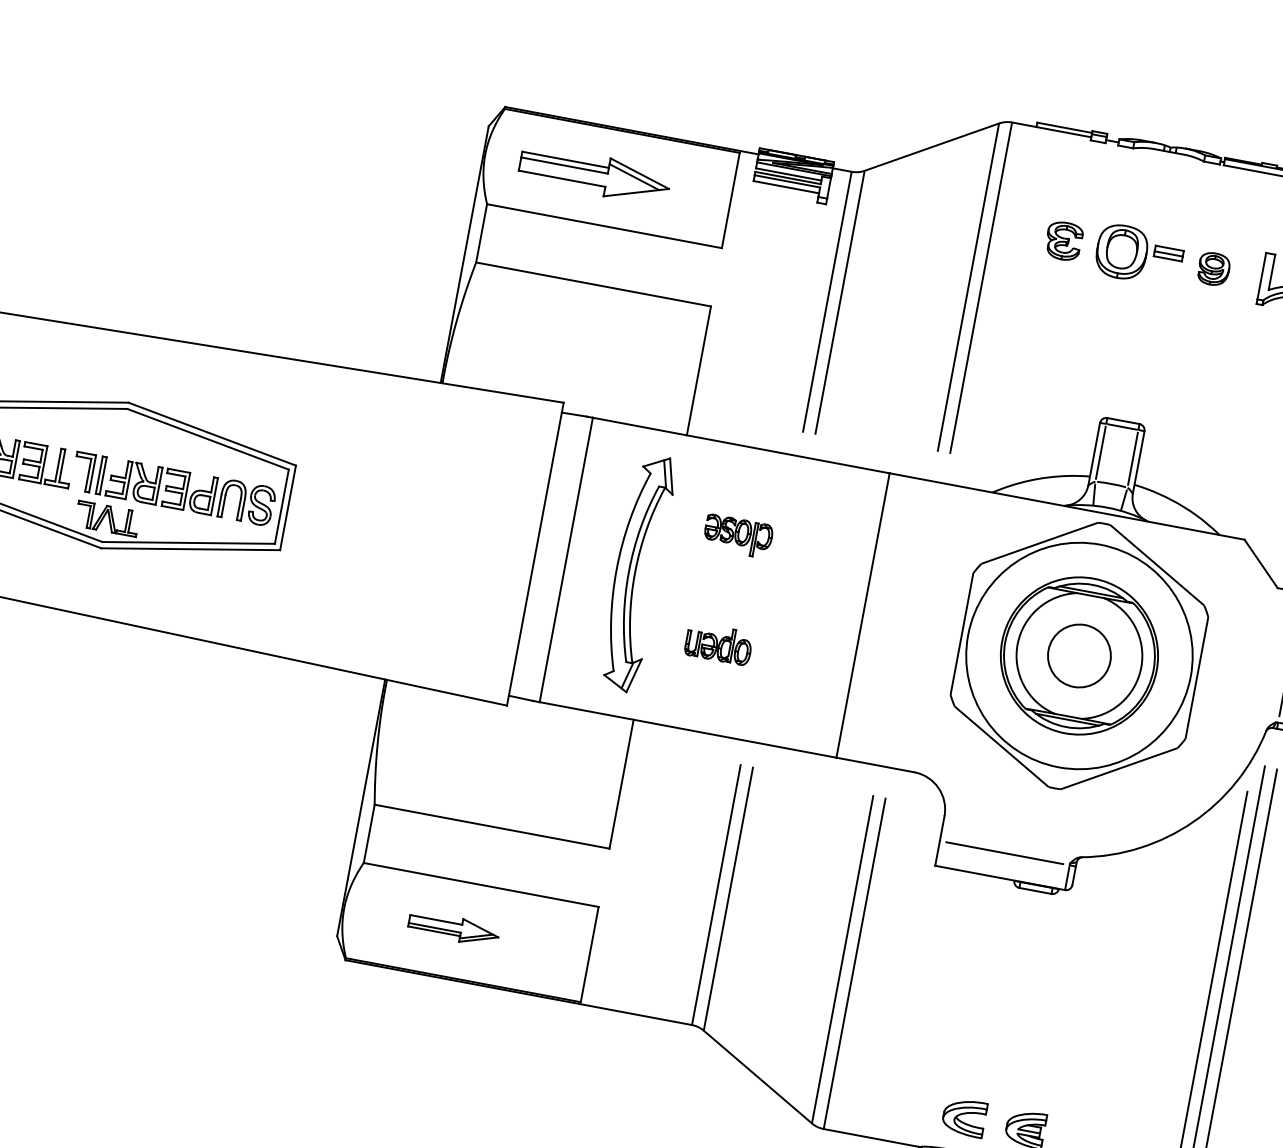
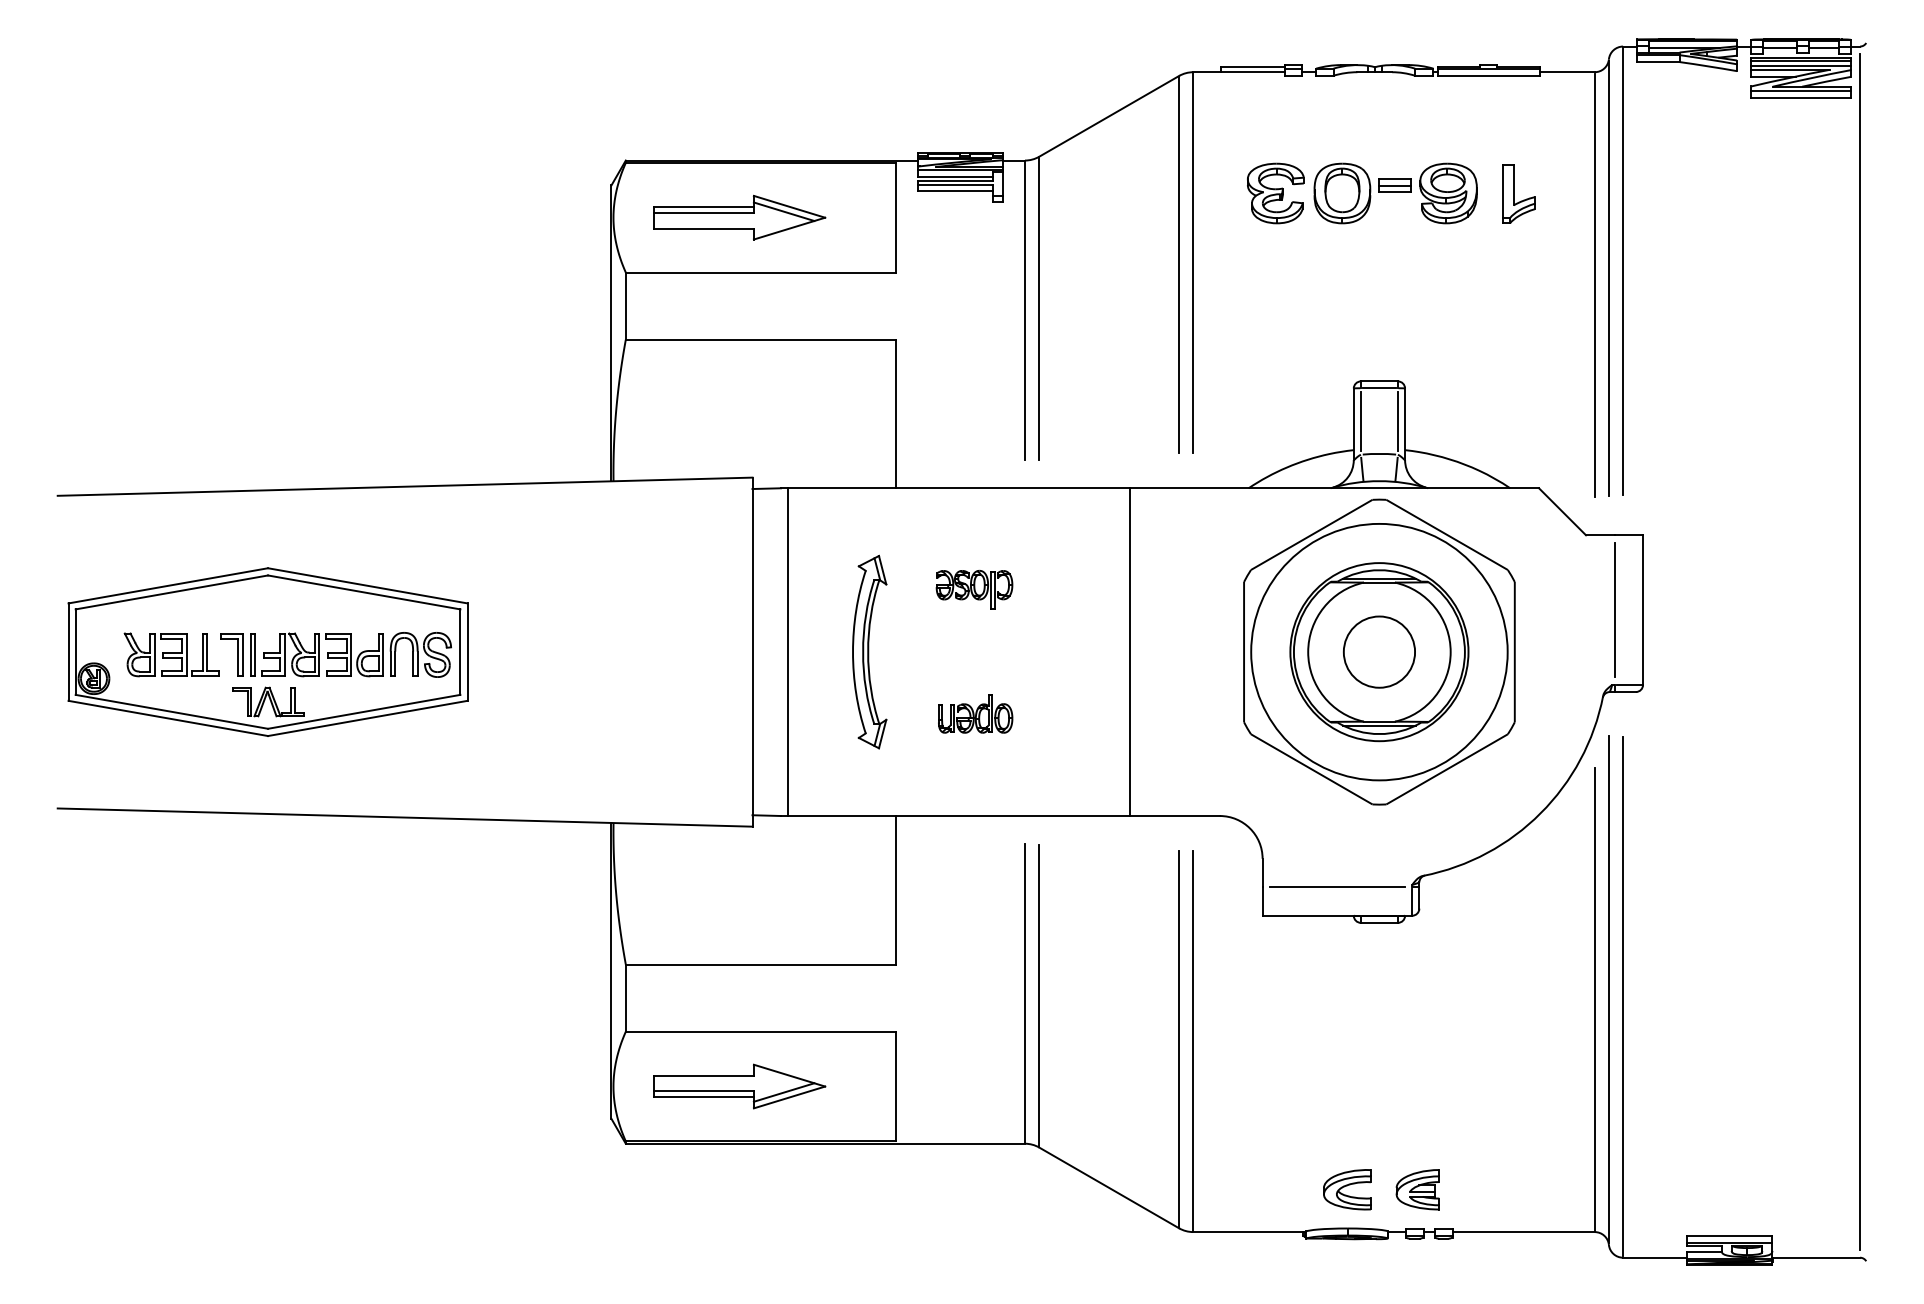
part: (1063, 241) -> (1275, 193), size x1.43
part: (1213, 269) -> (1448, 193), size x1.67
part: (637, 572) -> (869, 651), size x0.71
part: (453, 929) -> (739, 1086), size x1.67

